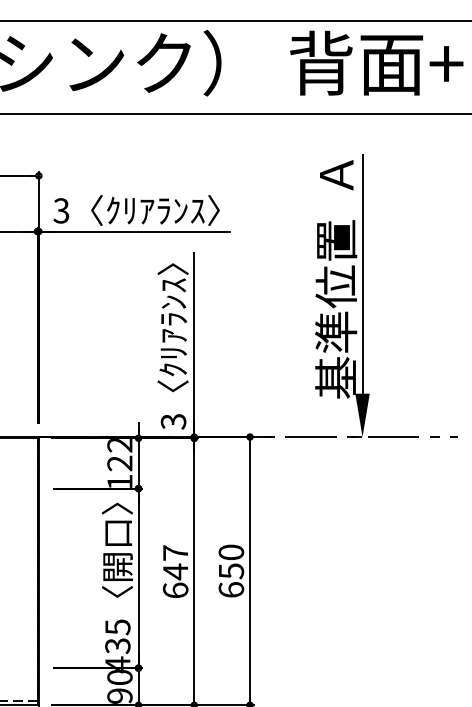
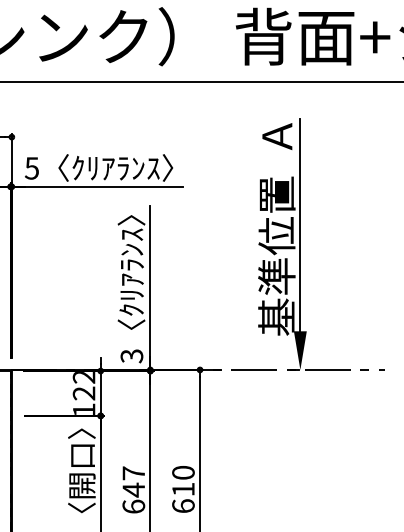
text: (61, 210) -> (32, 168), 3 -> 5
text: (231, 571) -> (183, 489), 650 -> 610

